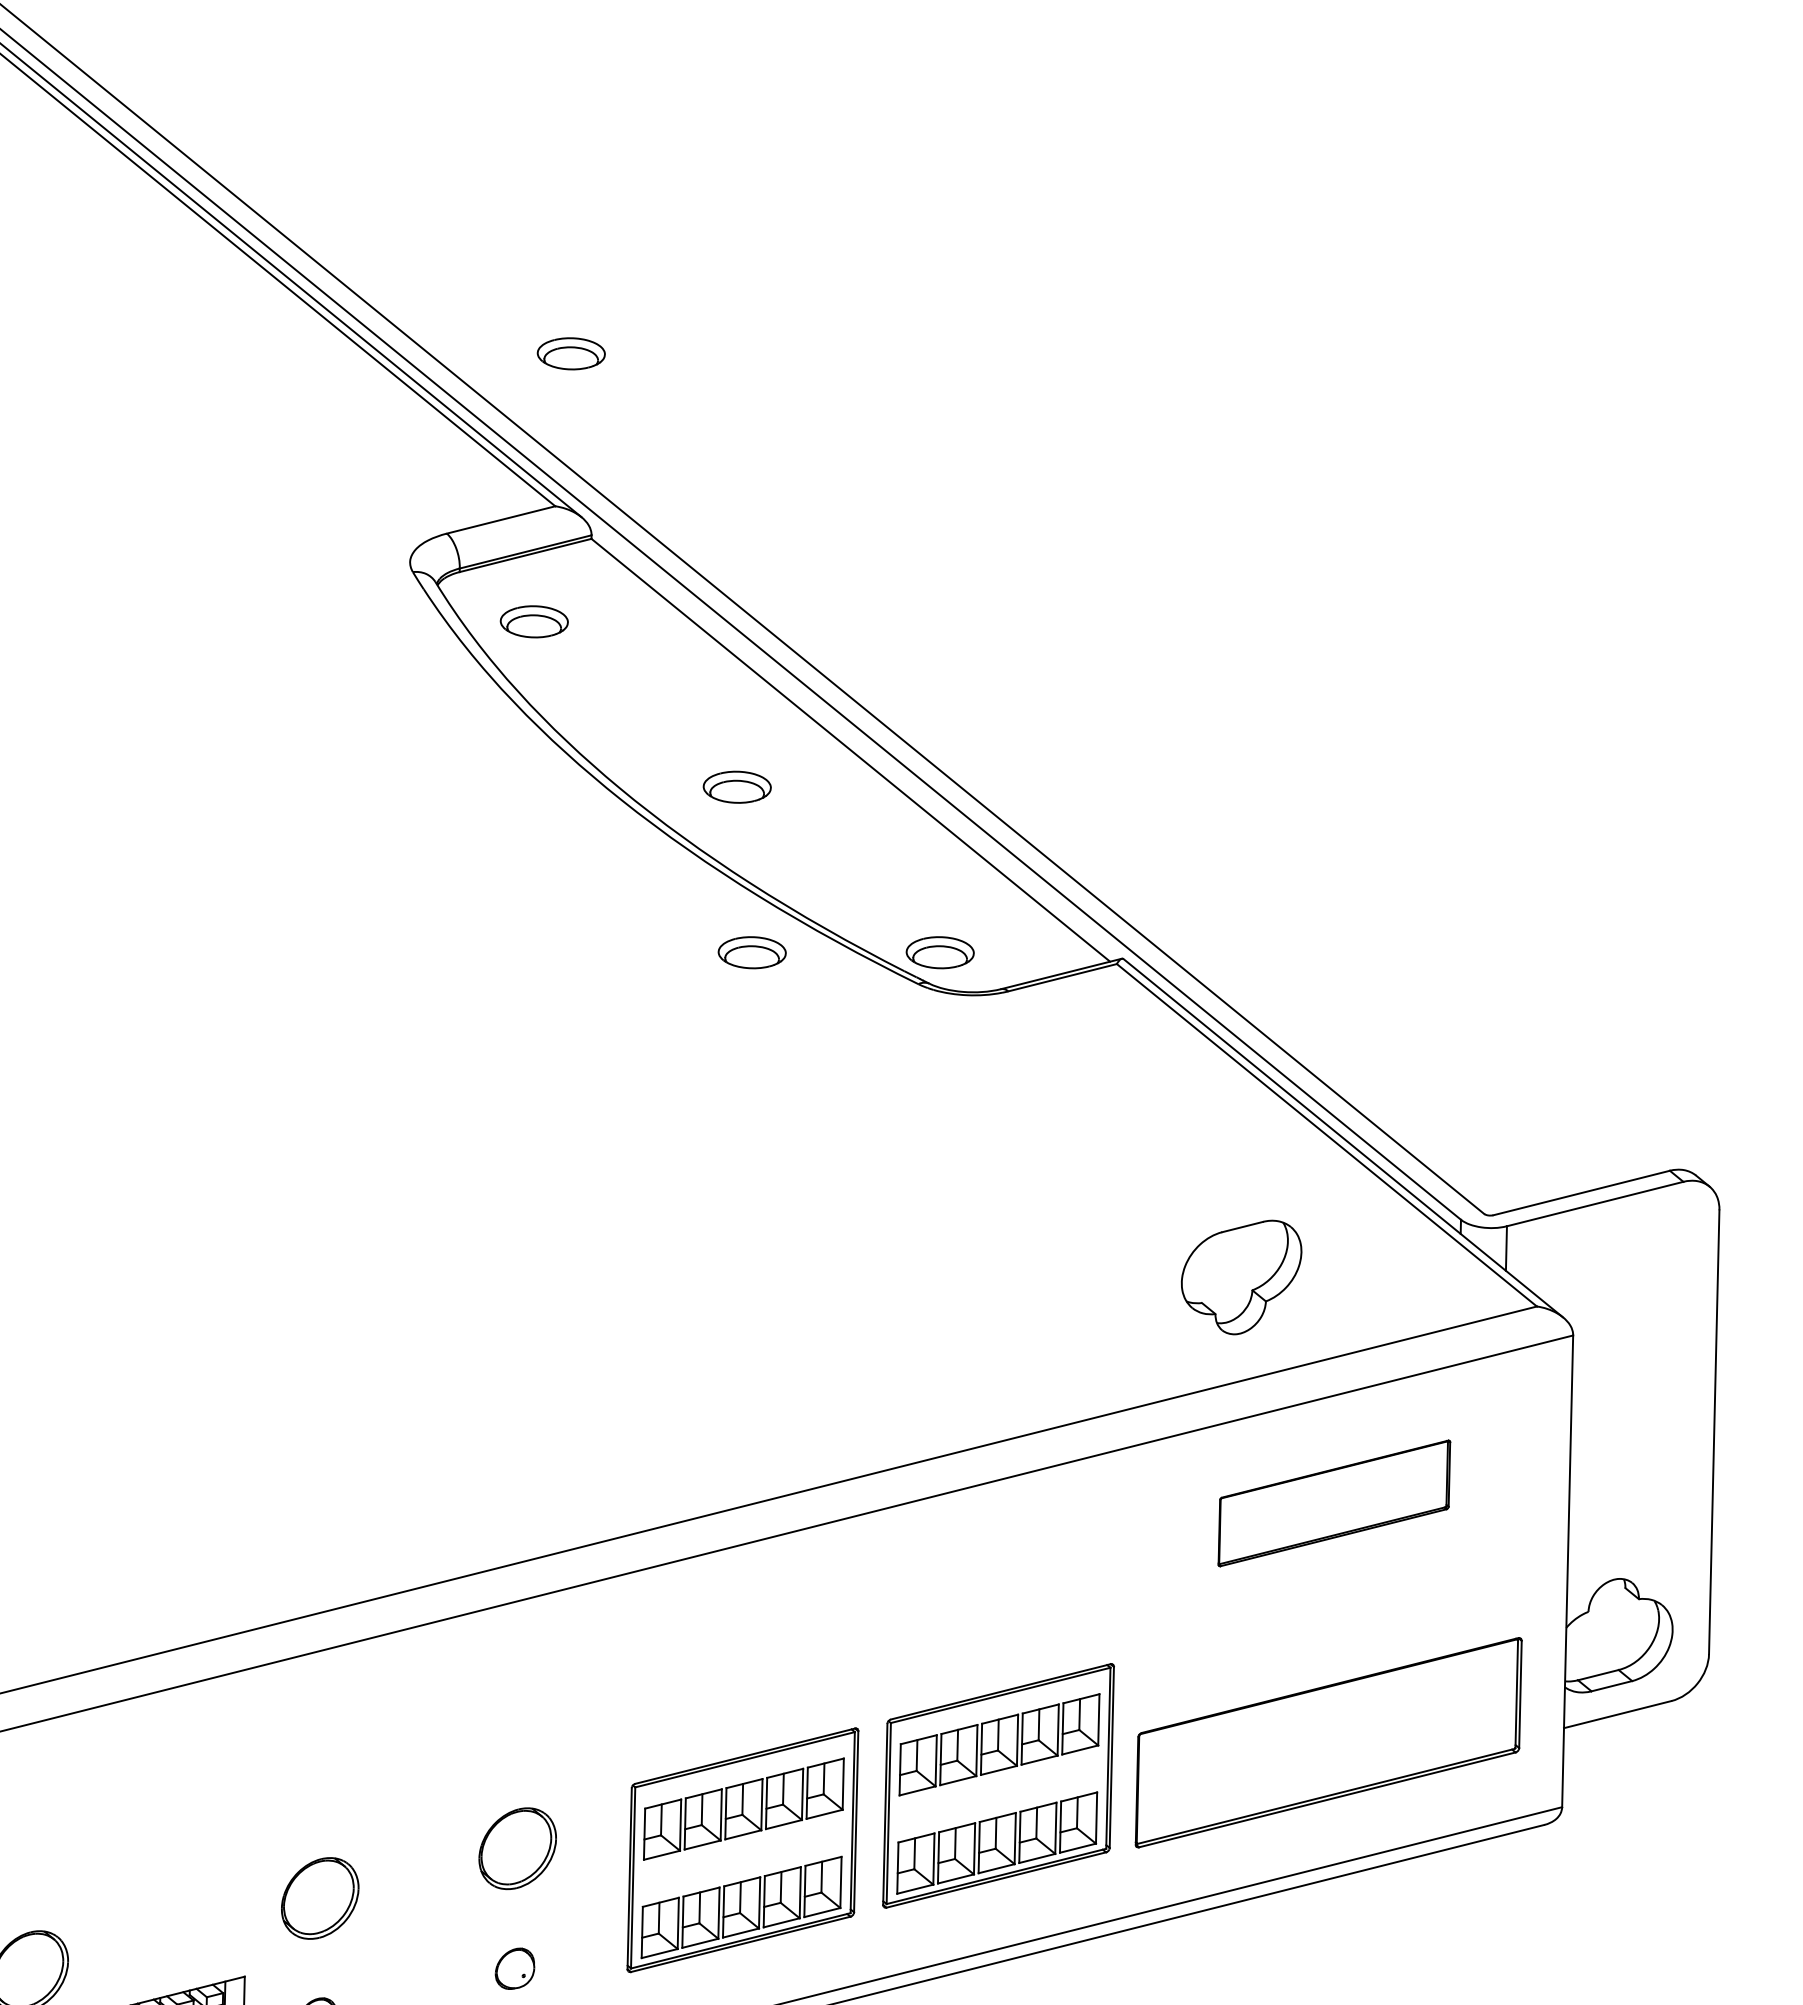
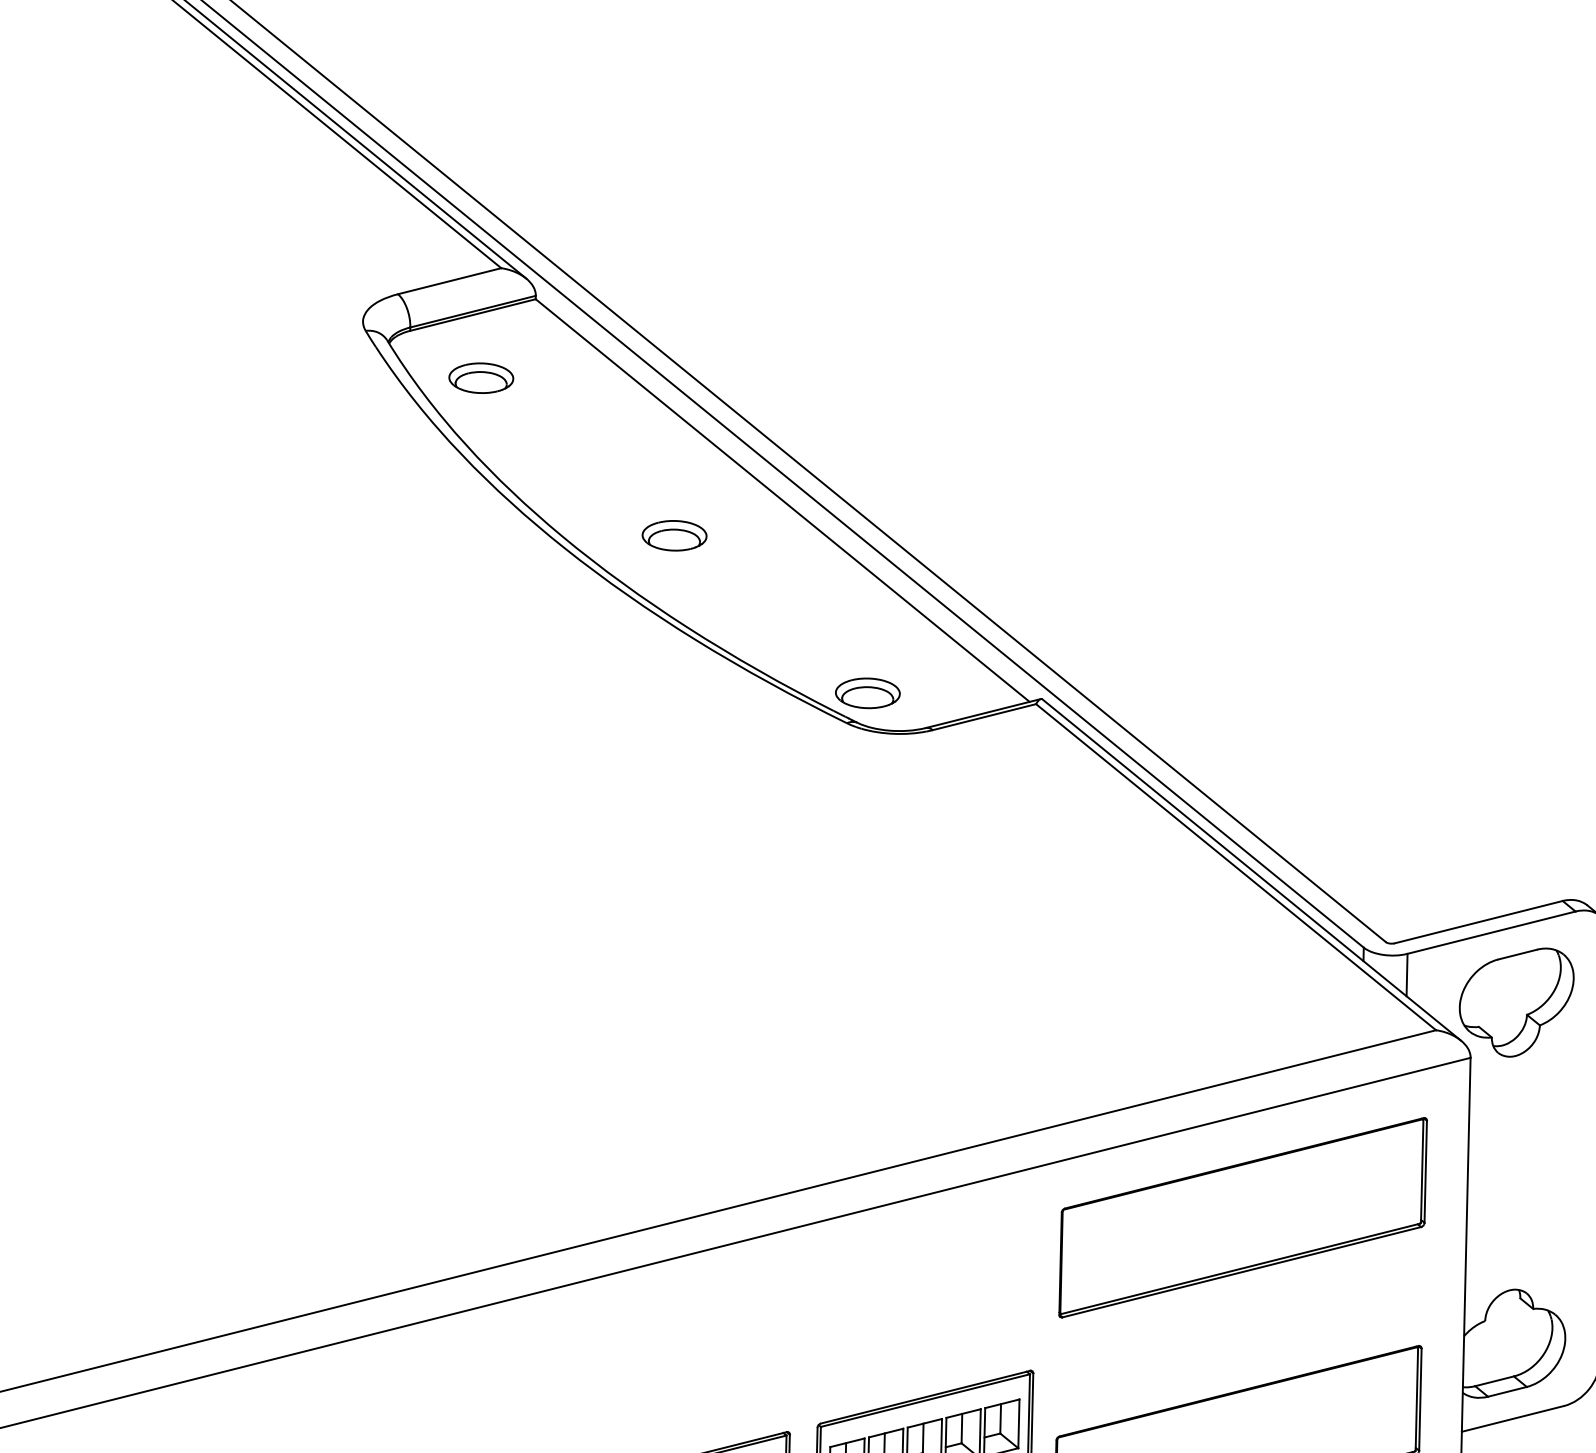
part: (570, 353) -> (515, 122), removed
part: (751, 952) -> (688, 693), removed
part: (1241, 1277) -> (1516, 1002), moved
part: (1334, 1503) -> (1243, 1217), size x1.67

